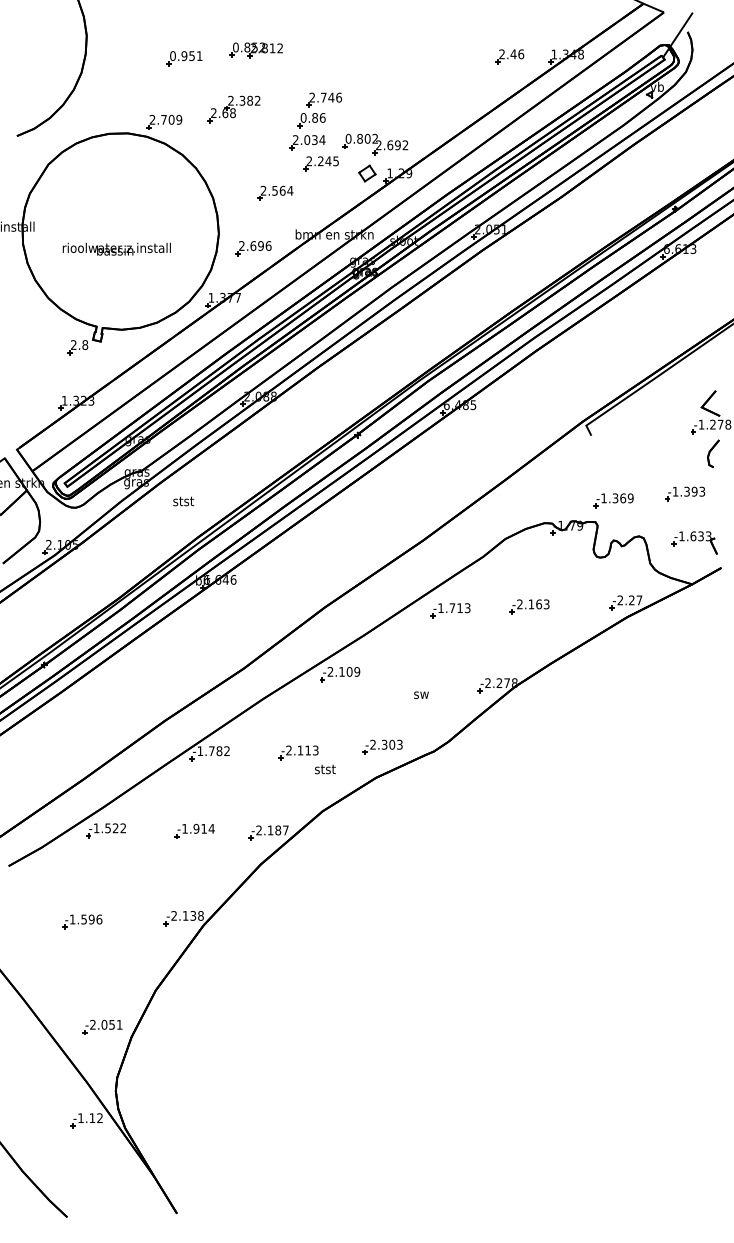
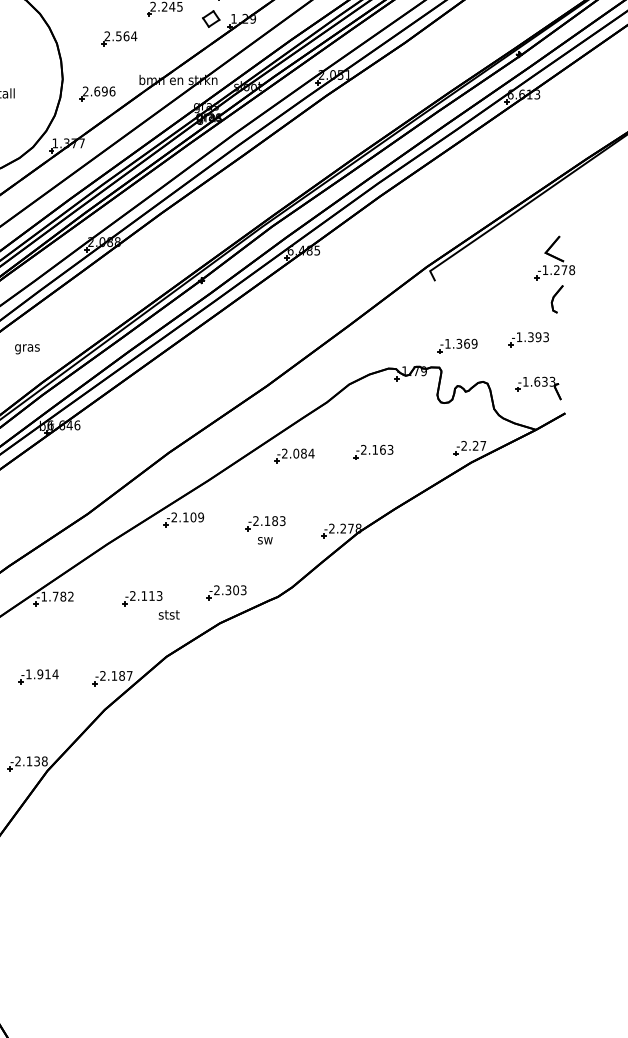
text: (183, 502) -> (27, 347), stst -> gras
text: (454, 608) -> (298, 453), -1.713 -> -2.084
part: (421, 677) -> (265, 522), added

